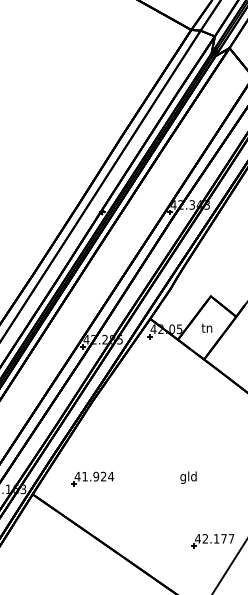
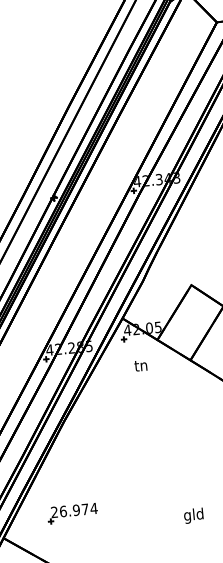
text: (206, 327) -> (140, 365), moved
text: (90, 476) -> (69, 510), 41.924 -> 26.974
text: (188, 477) -> (193, 515), moved

